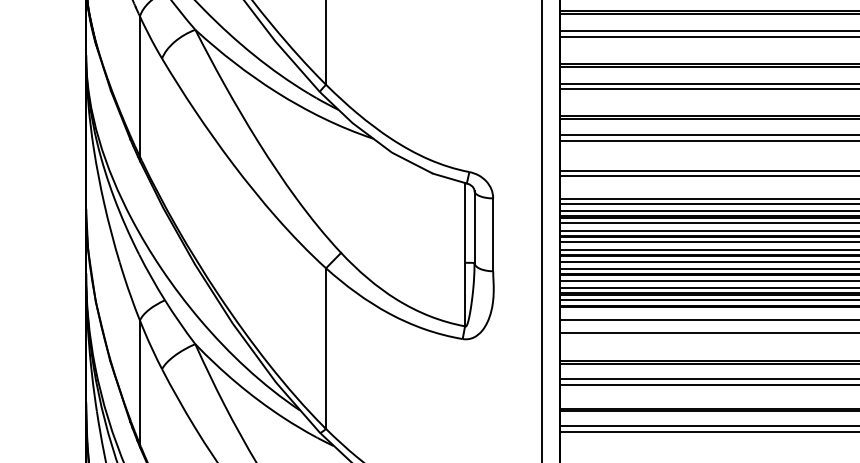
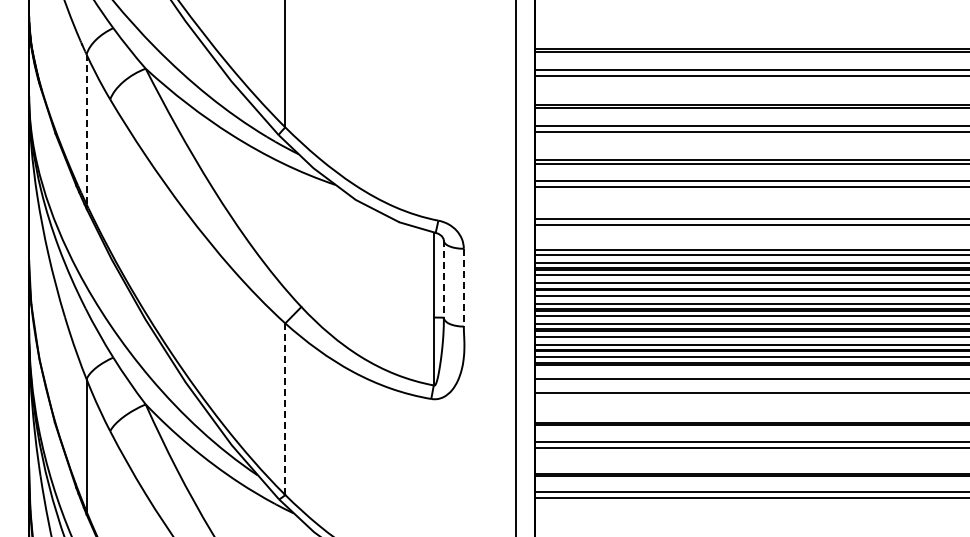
line: (139, 86) -> (86, 129), solid -> dashed
line: (474, 227) -> (443, 279), solid -> dashed
line: (492, 234) -> (463, 287), solid -> dashed
line: (326, 348) -> (285, 409), solid -> dashed

